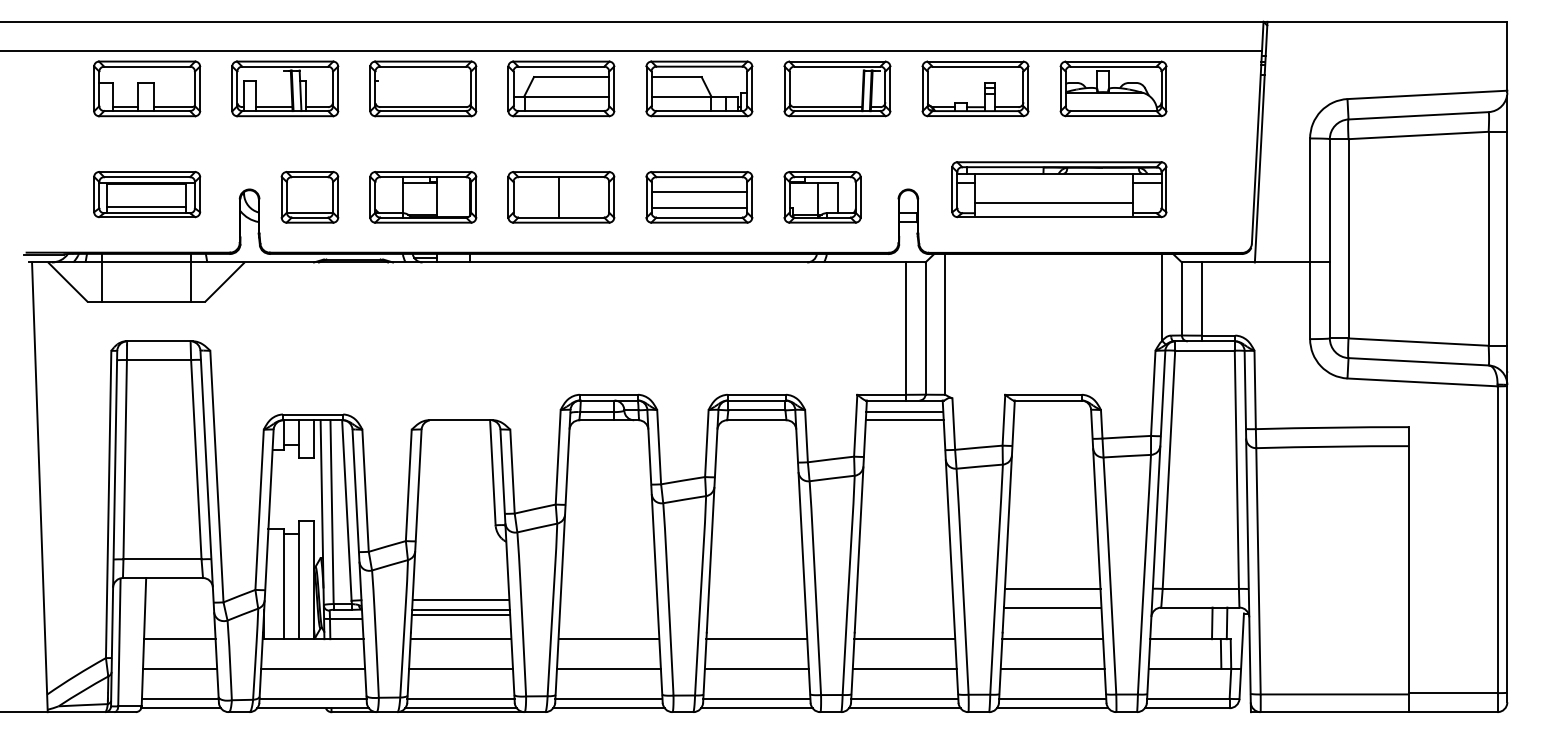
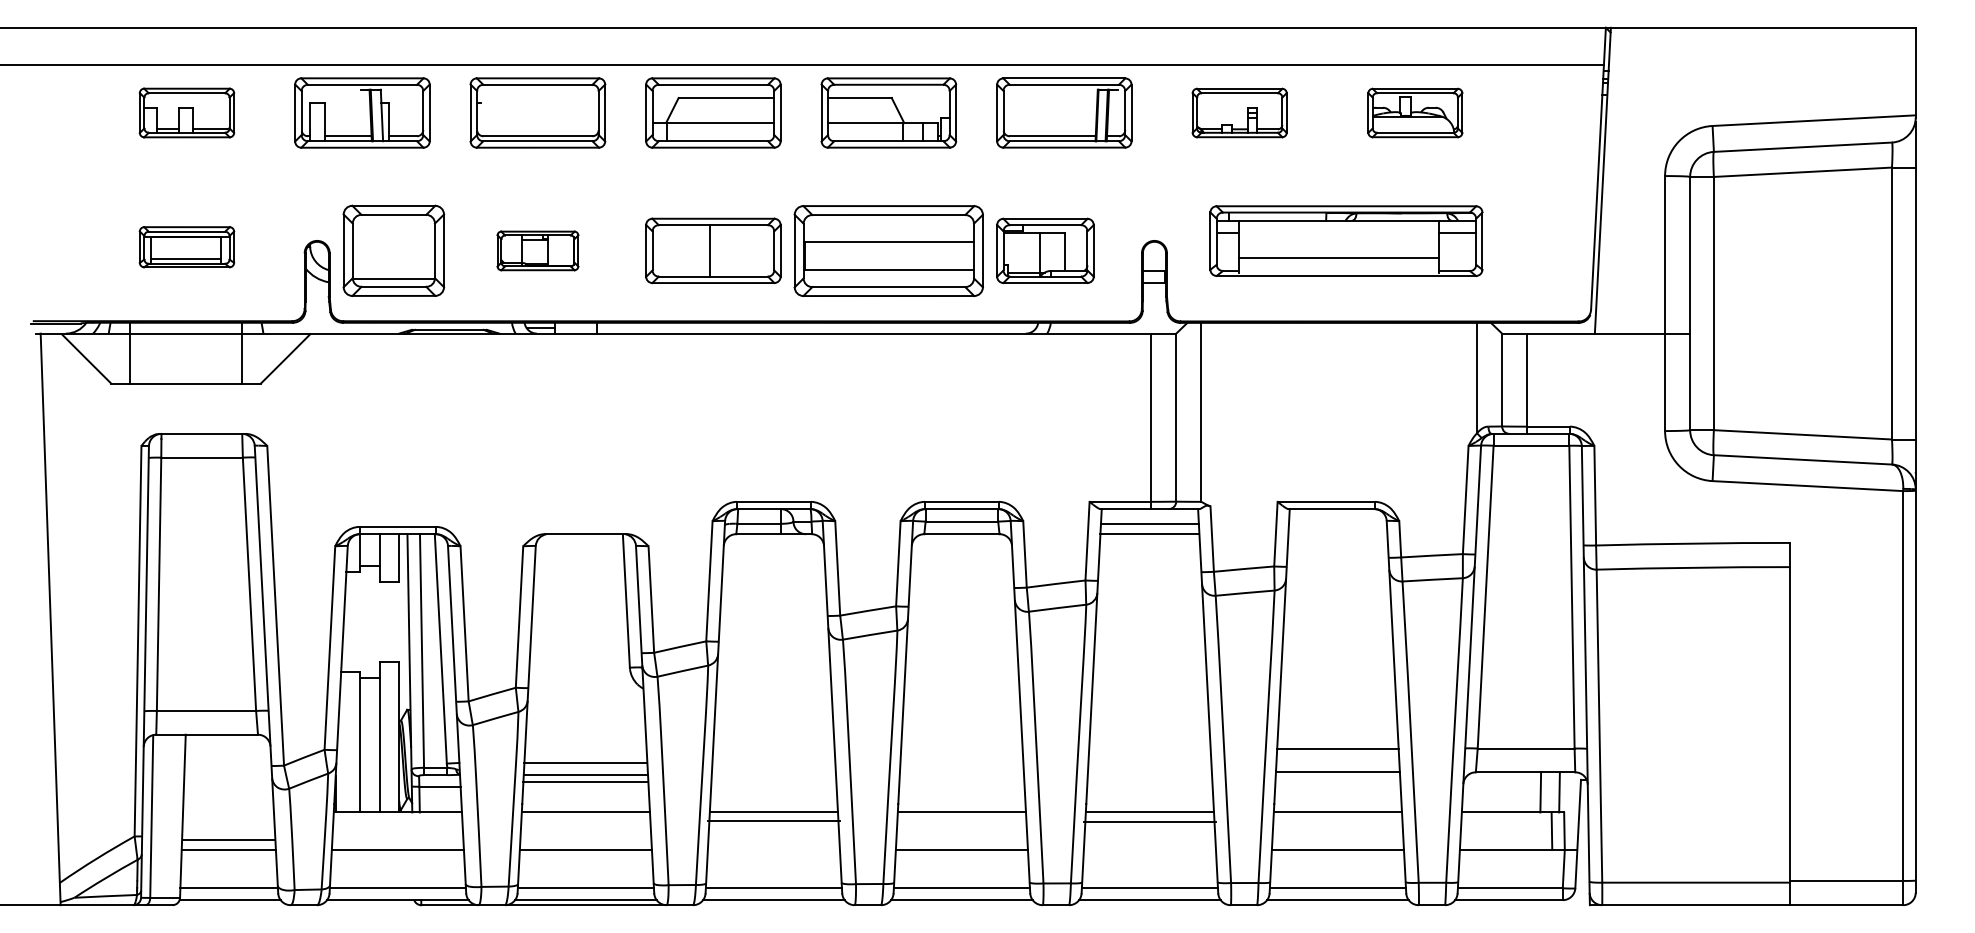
part: (146, 88) -> (186, 112), size x0.7
part: (975, 88) -> (1239, 112), size x0.7
part: (1113, 88) -> (1415, 112), size x0.7
part: (146, 193) -> (186, 246), size x0.7
part: (309, 197) -> (393, 250), size x1.4
part: (422, 197) -> (537, 250), size x0.6
part: (699, 197) -> (888, 250), size x1.4
line: (179, 639) -> (228, 840), moved
line: (608, 669) -> (773, 821), moved
line: (904, 669) -> (1149, 822), moved

